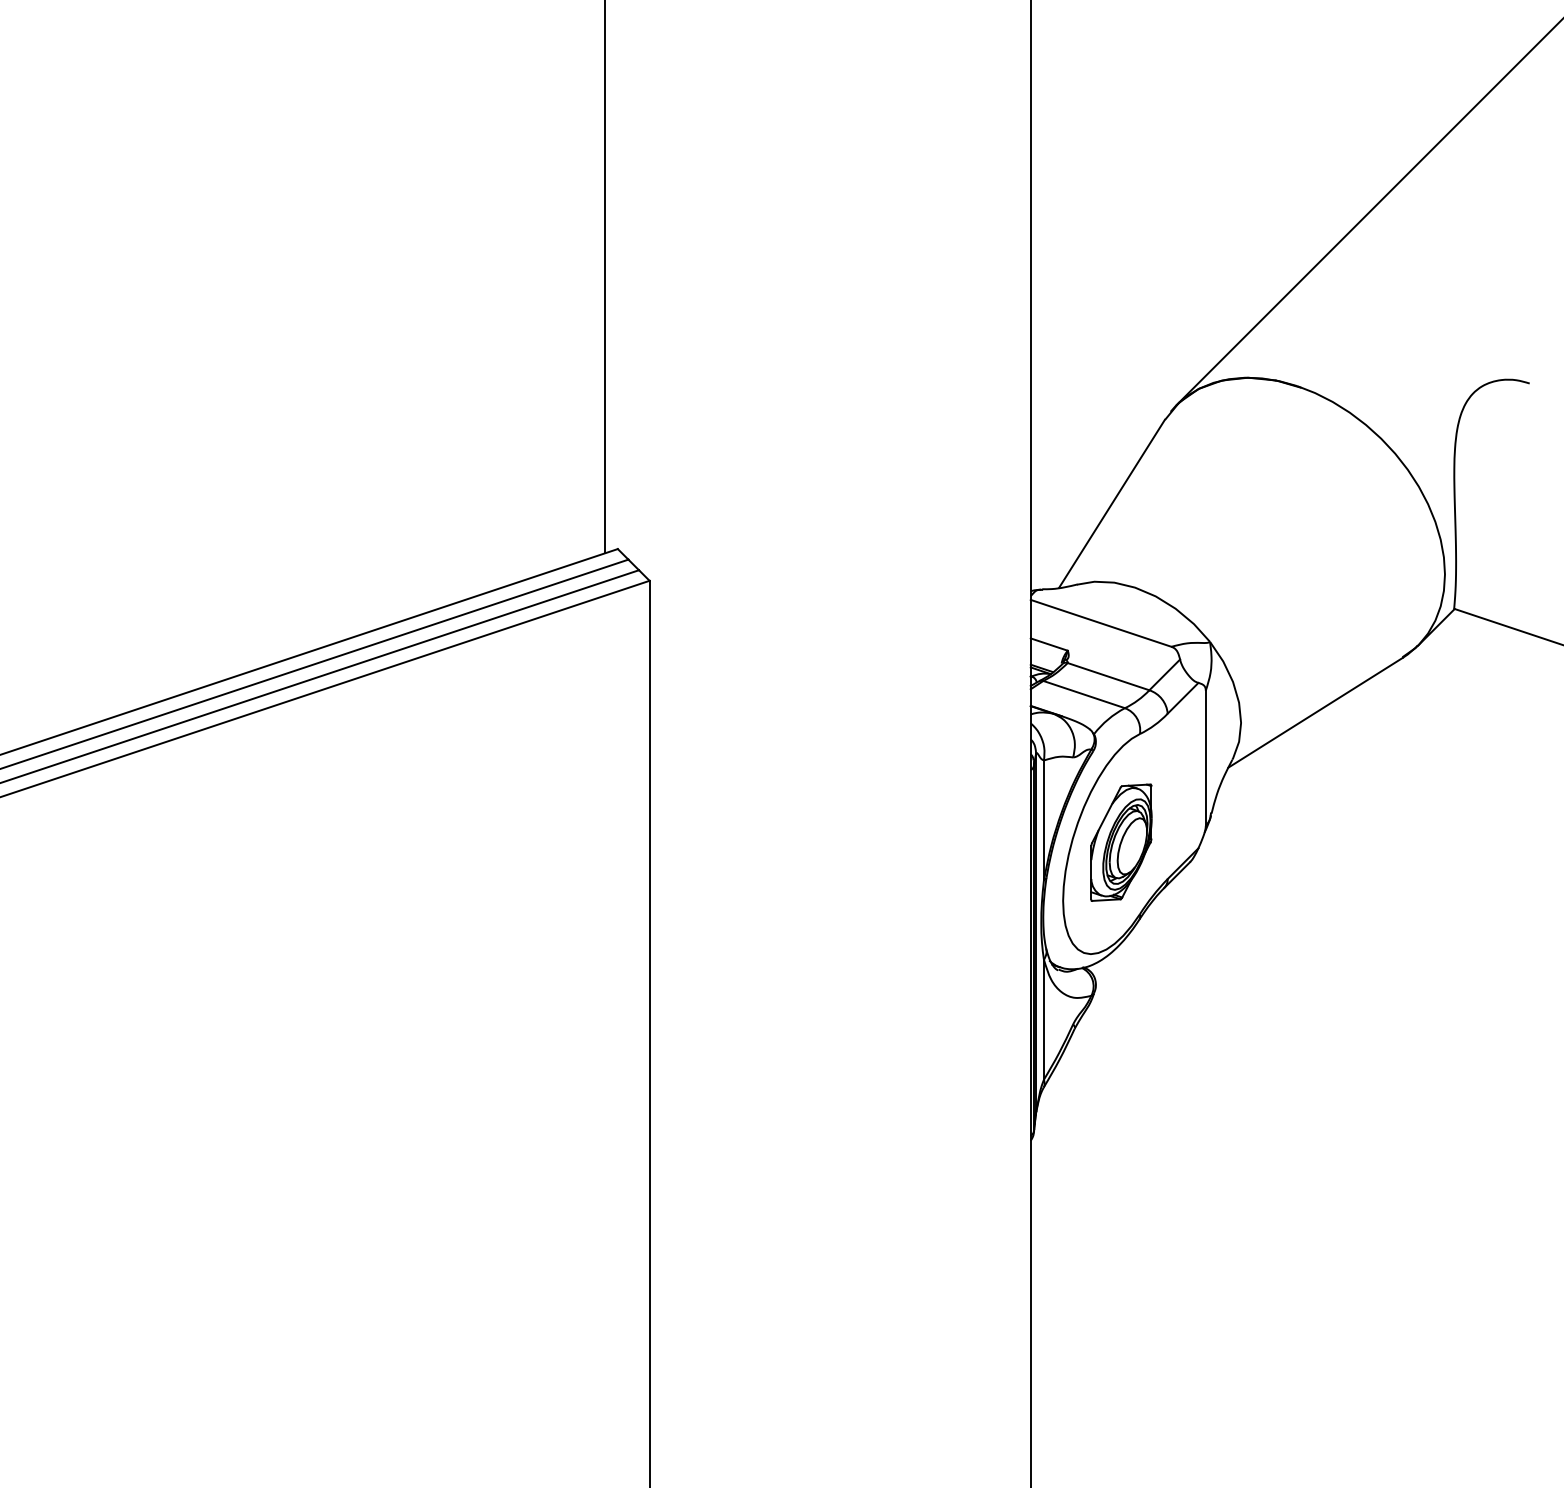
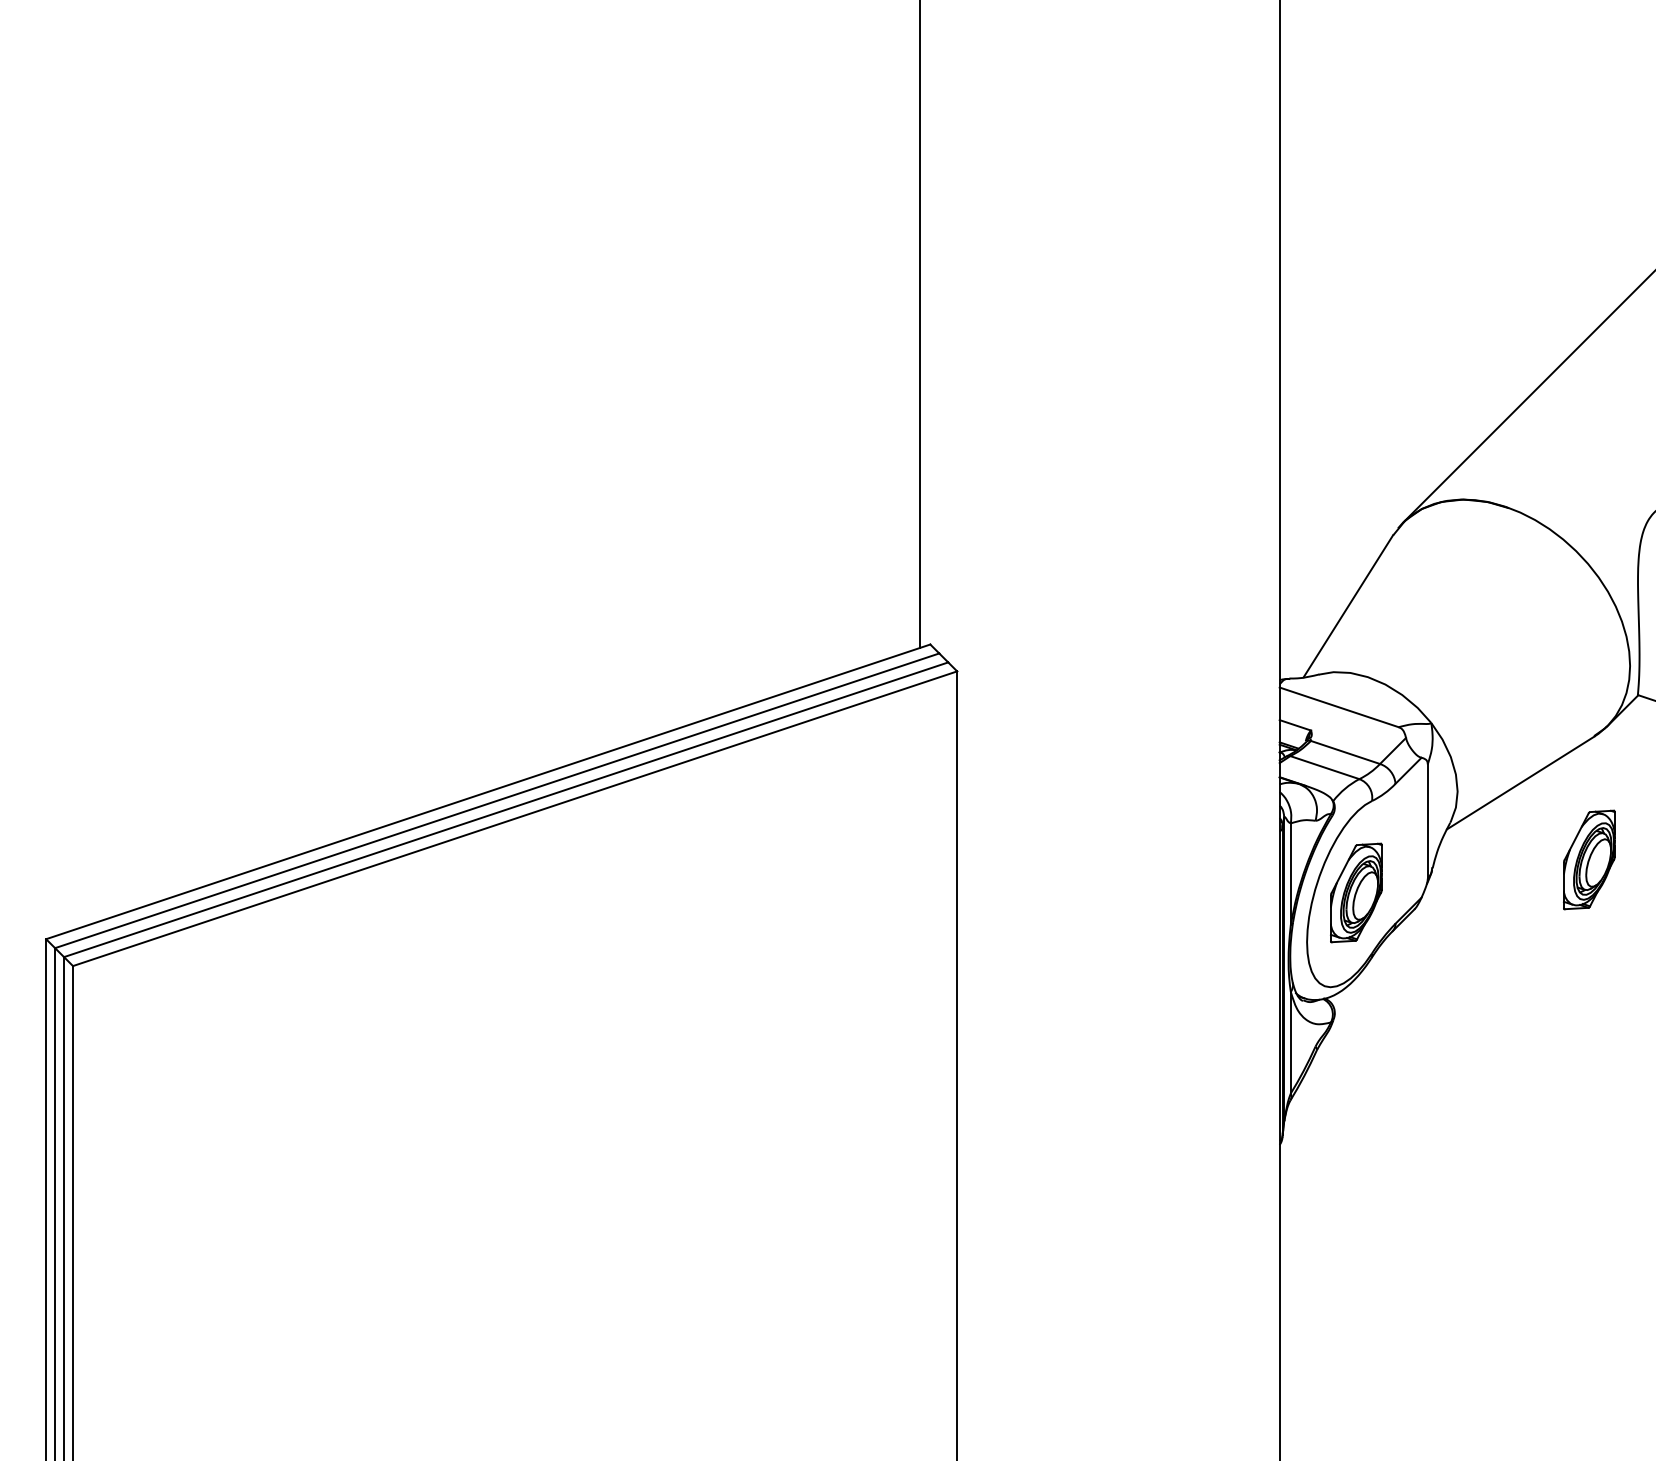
part: (1396, 803) -> (1589, 859), added

